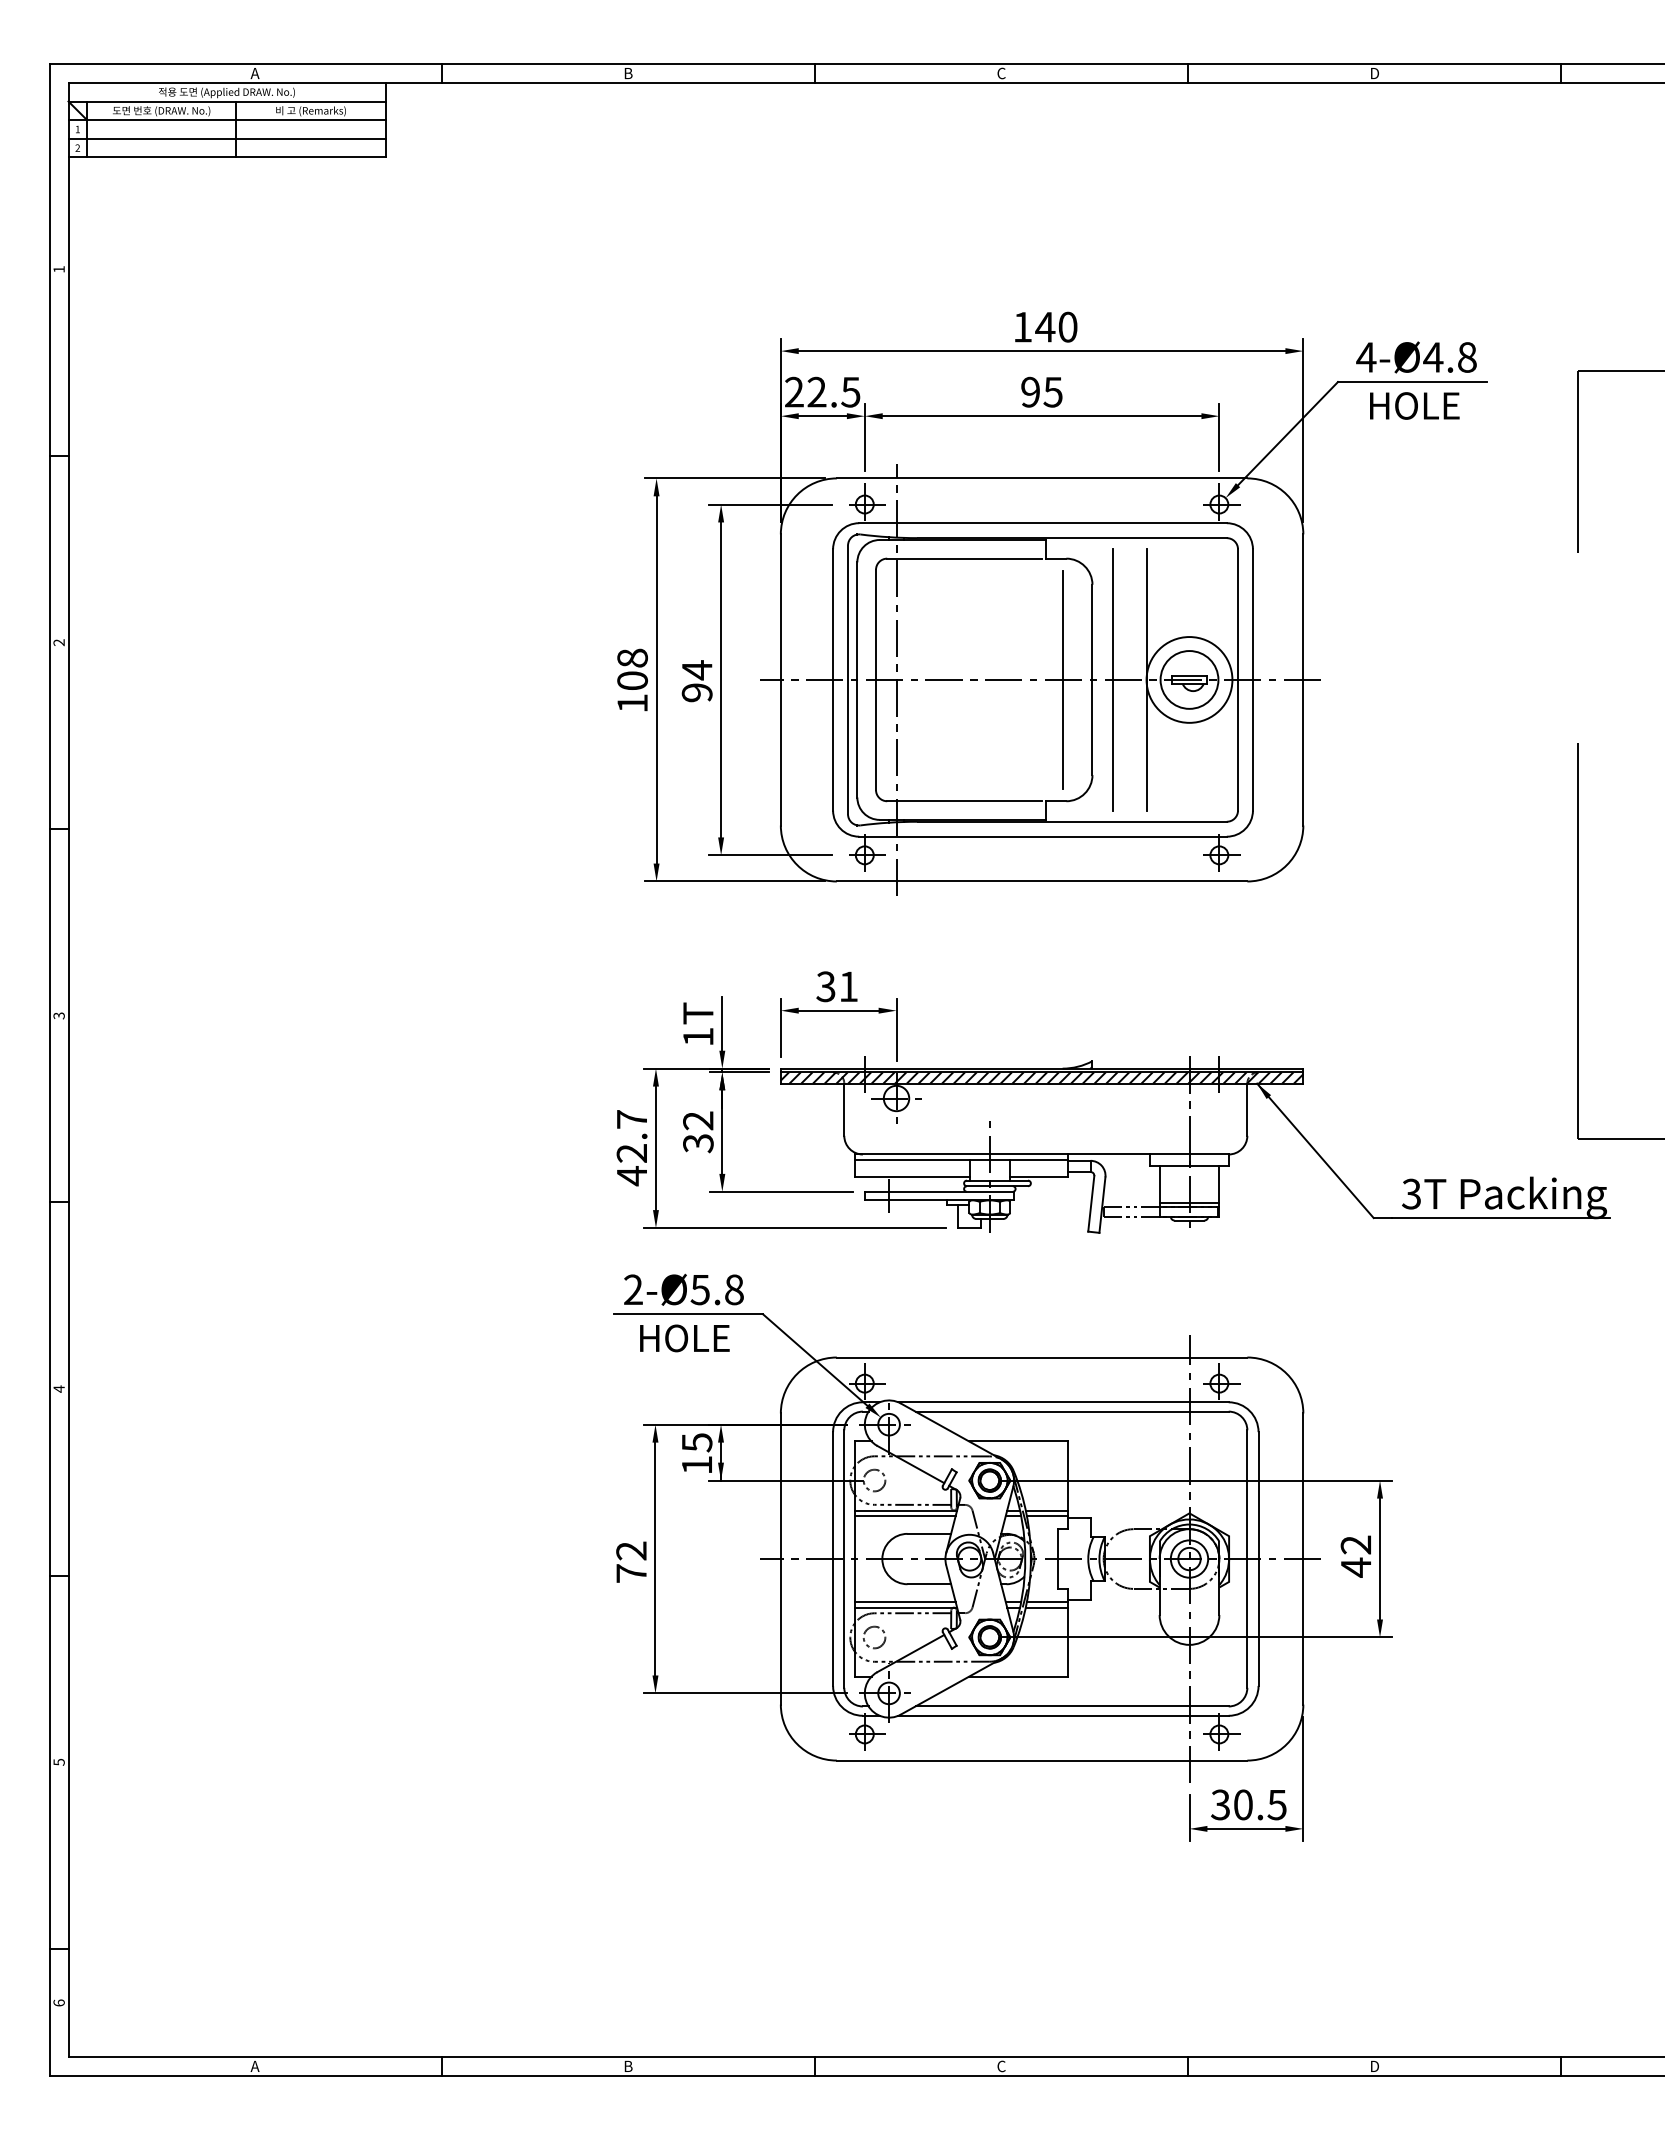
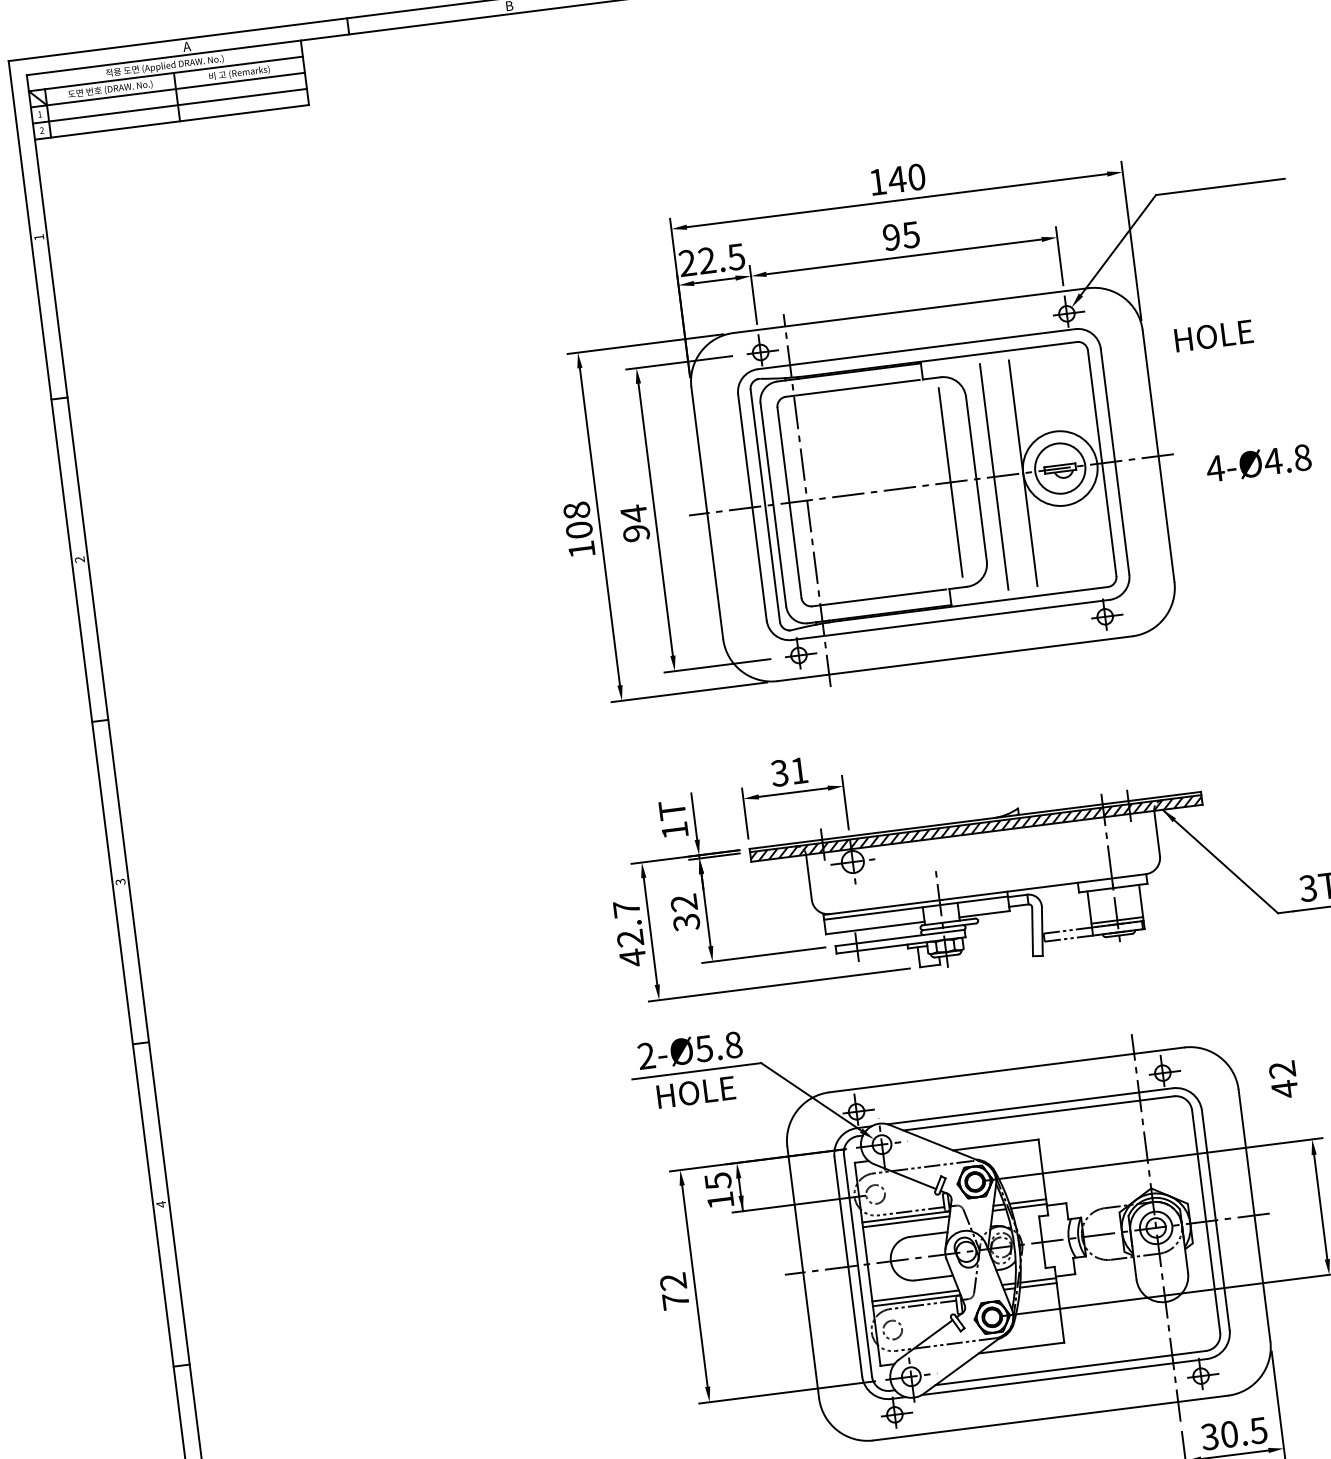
text: (1416, 357) -> (1258, 463), moved
text: (1414, 405) -> (1213, 335), moved
text: (1355, 1556) -> (1283, 1079), moved

